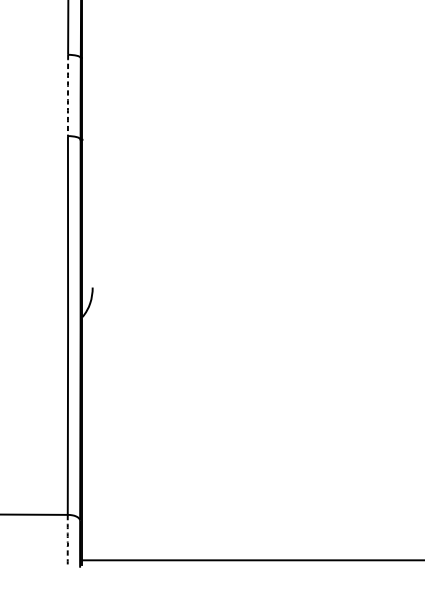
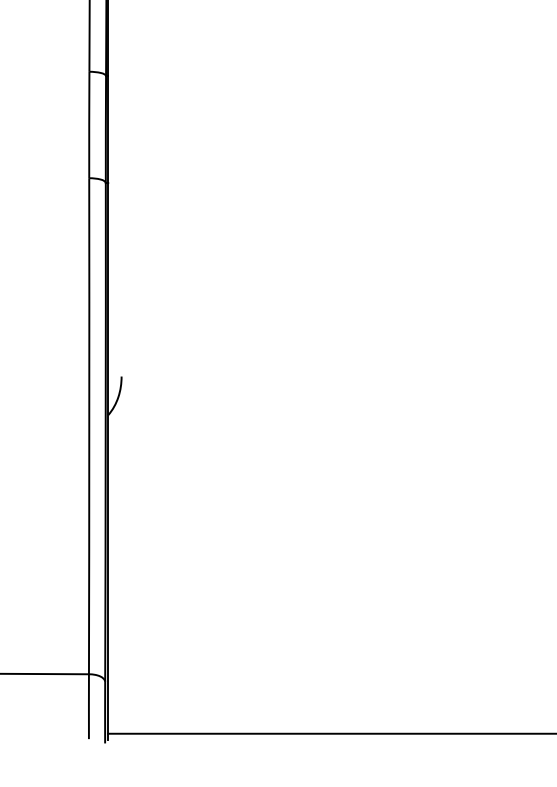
arc: (68, 95) -> (89, 125), dashed -> solid
arc: (67, 539) -> (88, 706), dashed -> solid

